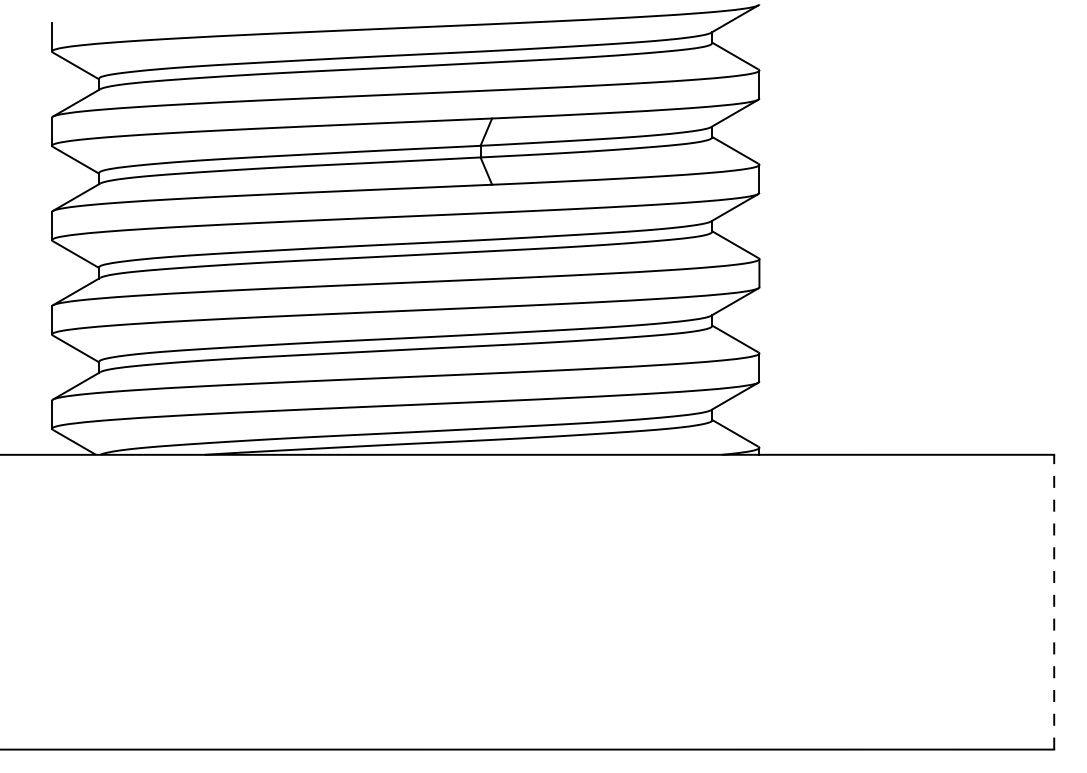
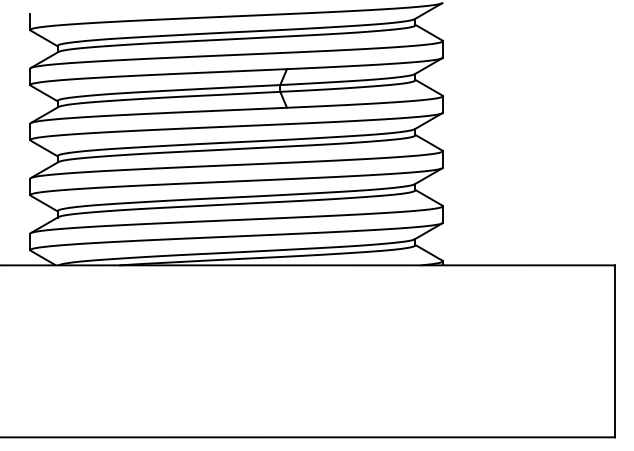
line: (1053, 602) -> (614, 351), dashed -> solid

